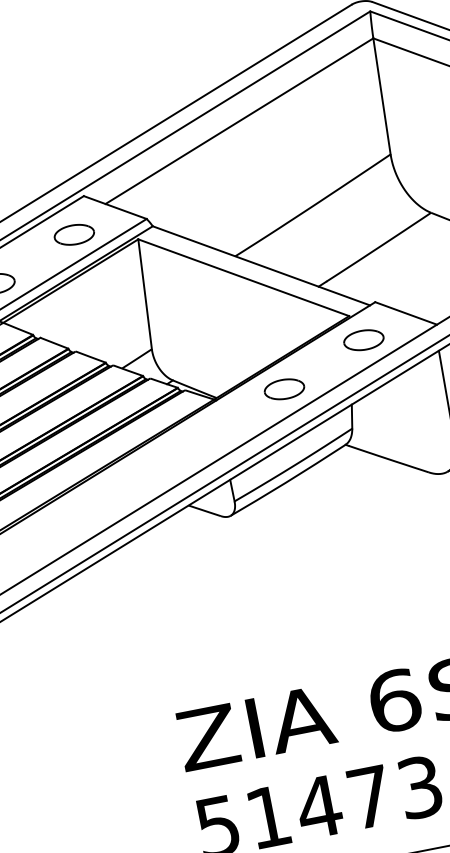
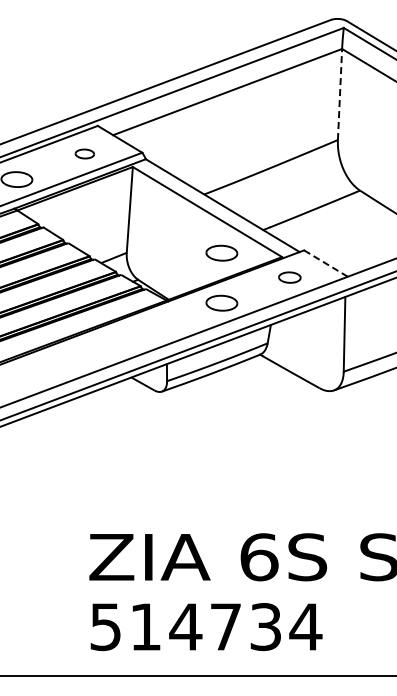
line: (382, 96) -> (340, 94), solid -> dashed
part: (73, 234) -> (84, 153), size x0.6
line: (405, 313) -> (325, 263), solid -> dashed
part: (271, 325) -> (221, 252), added
part: (363, 340) -> (289, 277), size x0.7

